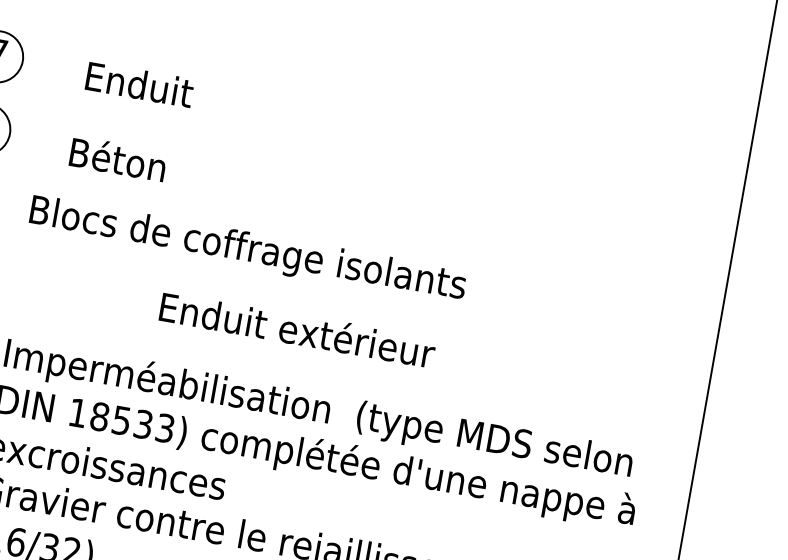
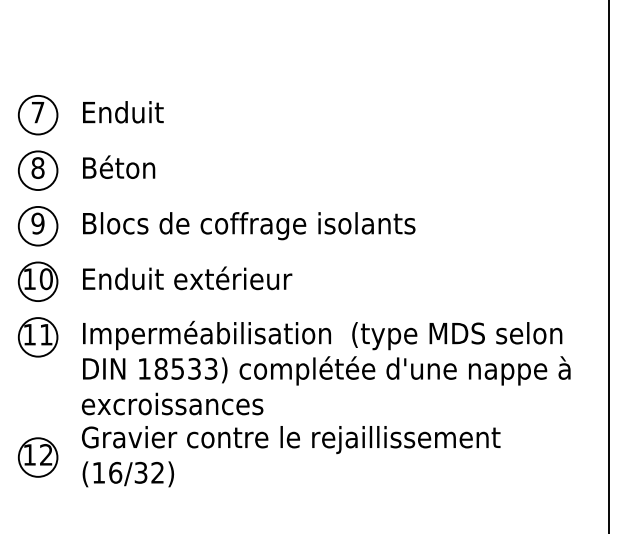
text: (139, 85) -> (123, 112), moved
text: (119, 158) -> (119, 166), moved
text: (297, 329) -> (187, 278), moved

